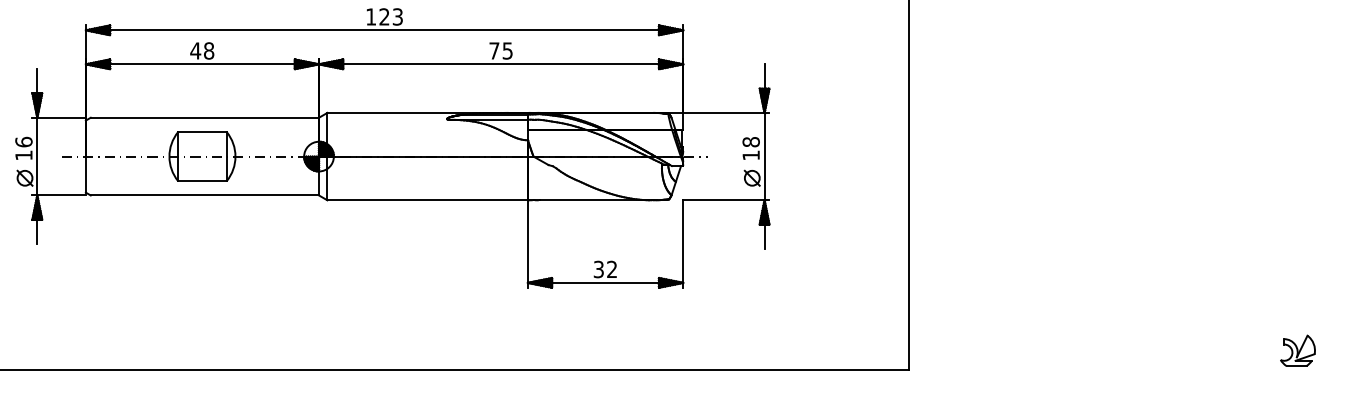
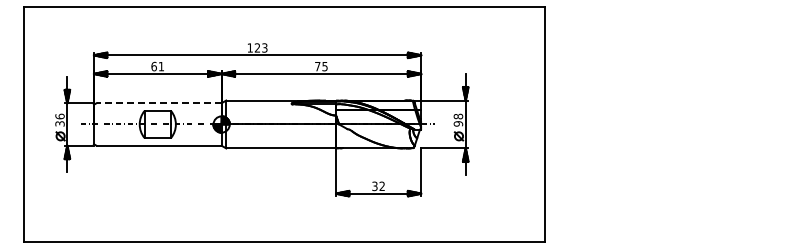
text: (201, 50) -> (157, 66), 48 -> 61
line: (205, 118) -> (159, 103), solid -> dashed
text: (22, 154) -> (59, 123), 16 -> 36
text: (751, 154) -> (458, 123), 18 -> 98
part: (1297, 350) -> (757, 230), removed

